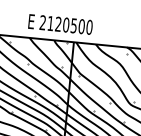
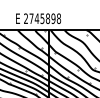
text: (70, 25) -> (45, 18), 2120500 -> 2745898

